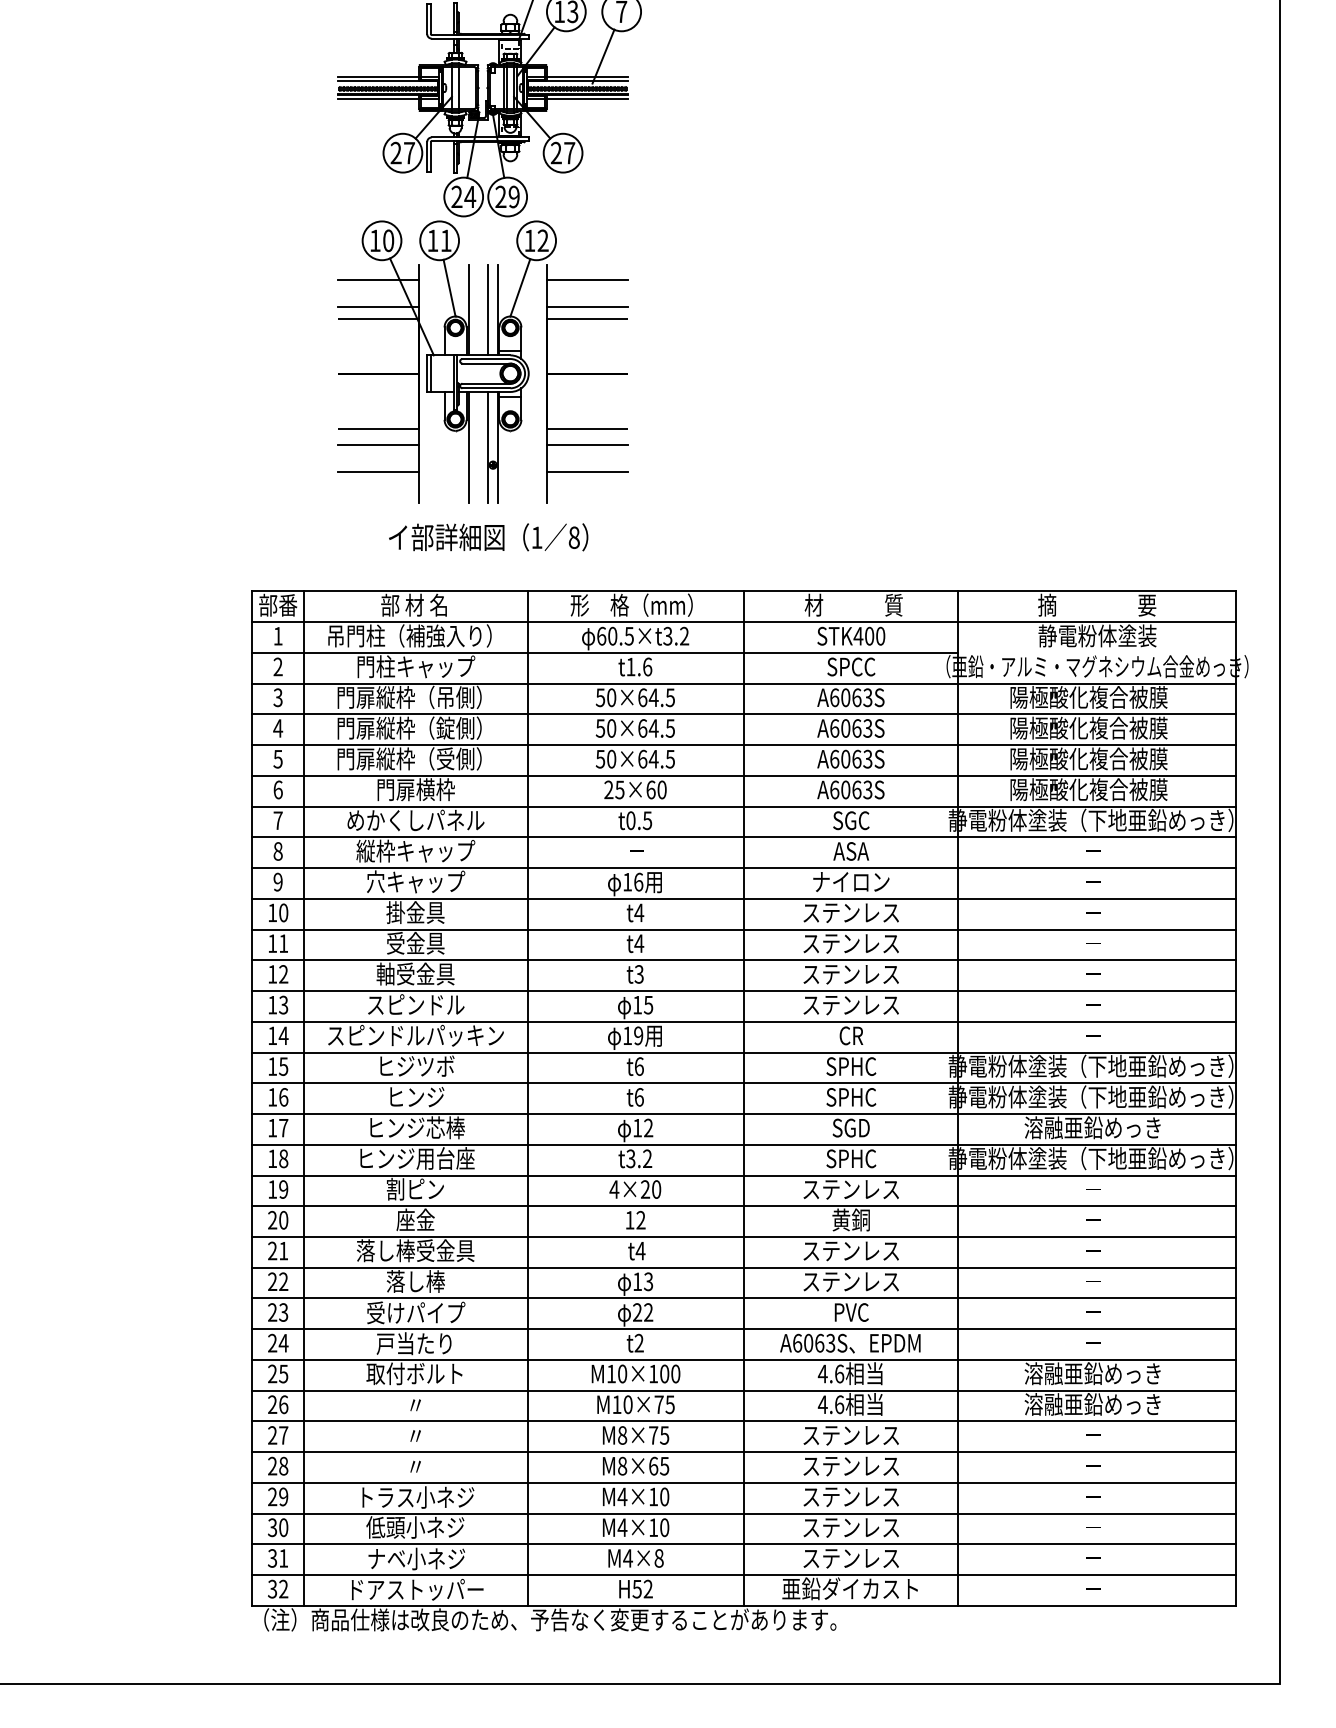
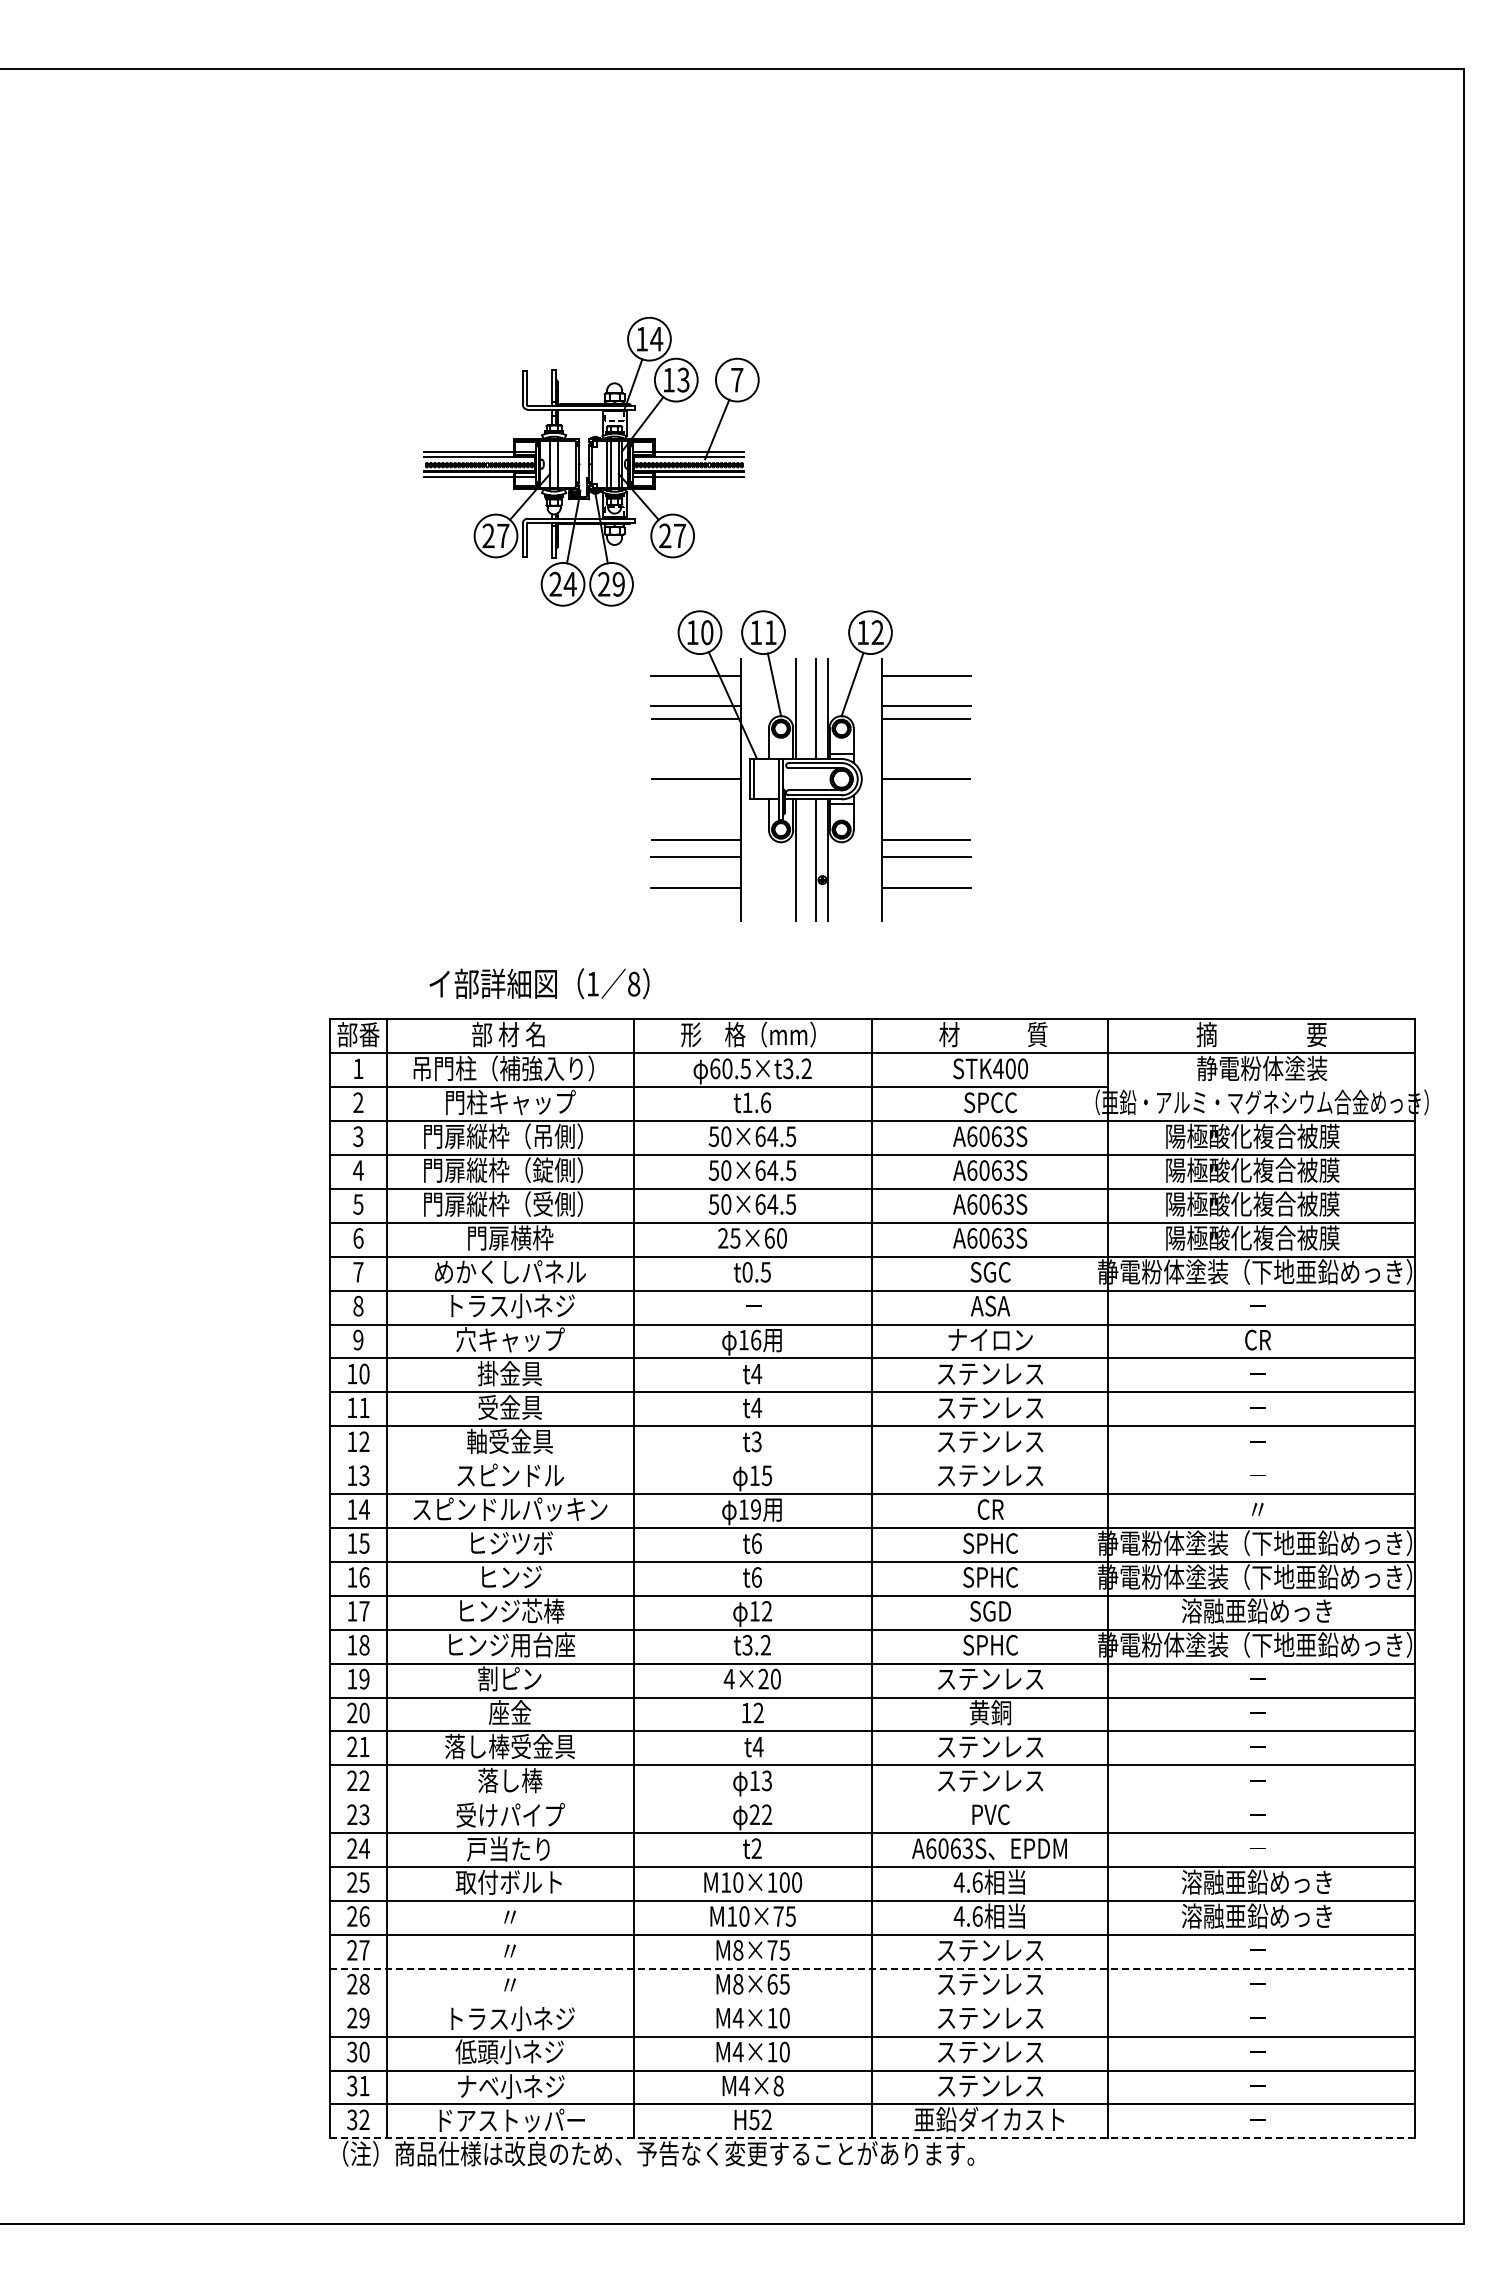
part: (482, 361) -> (810, 765), moved
text: (488, 537) -> (539, 983), moved
text: (415, 850) -> (509, 1305), 縦枠キャップ -> トラス小ネジ
text: (1093, 881) -> (1257, 1339), － -> CR
line: (744, 991) -> (872, 1460), removed
text: (1093, 1034) -> (1257, 1508), － -> 〃
line: (744, 1298) -> (872, 1799), removed
line: (744, 1451) -> (872, 1968), solid -> dashed
line: (744, 1482) -> (872, 2002), removed
line: (744, 1606) -> (872, 2138), solid -> dashed

